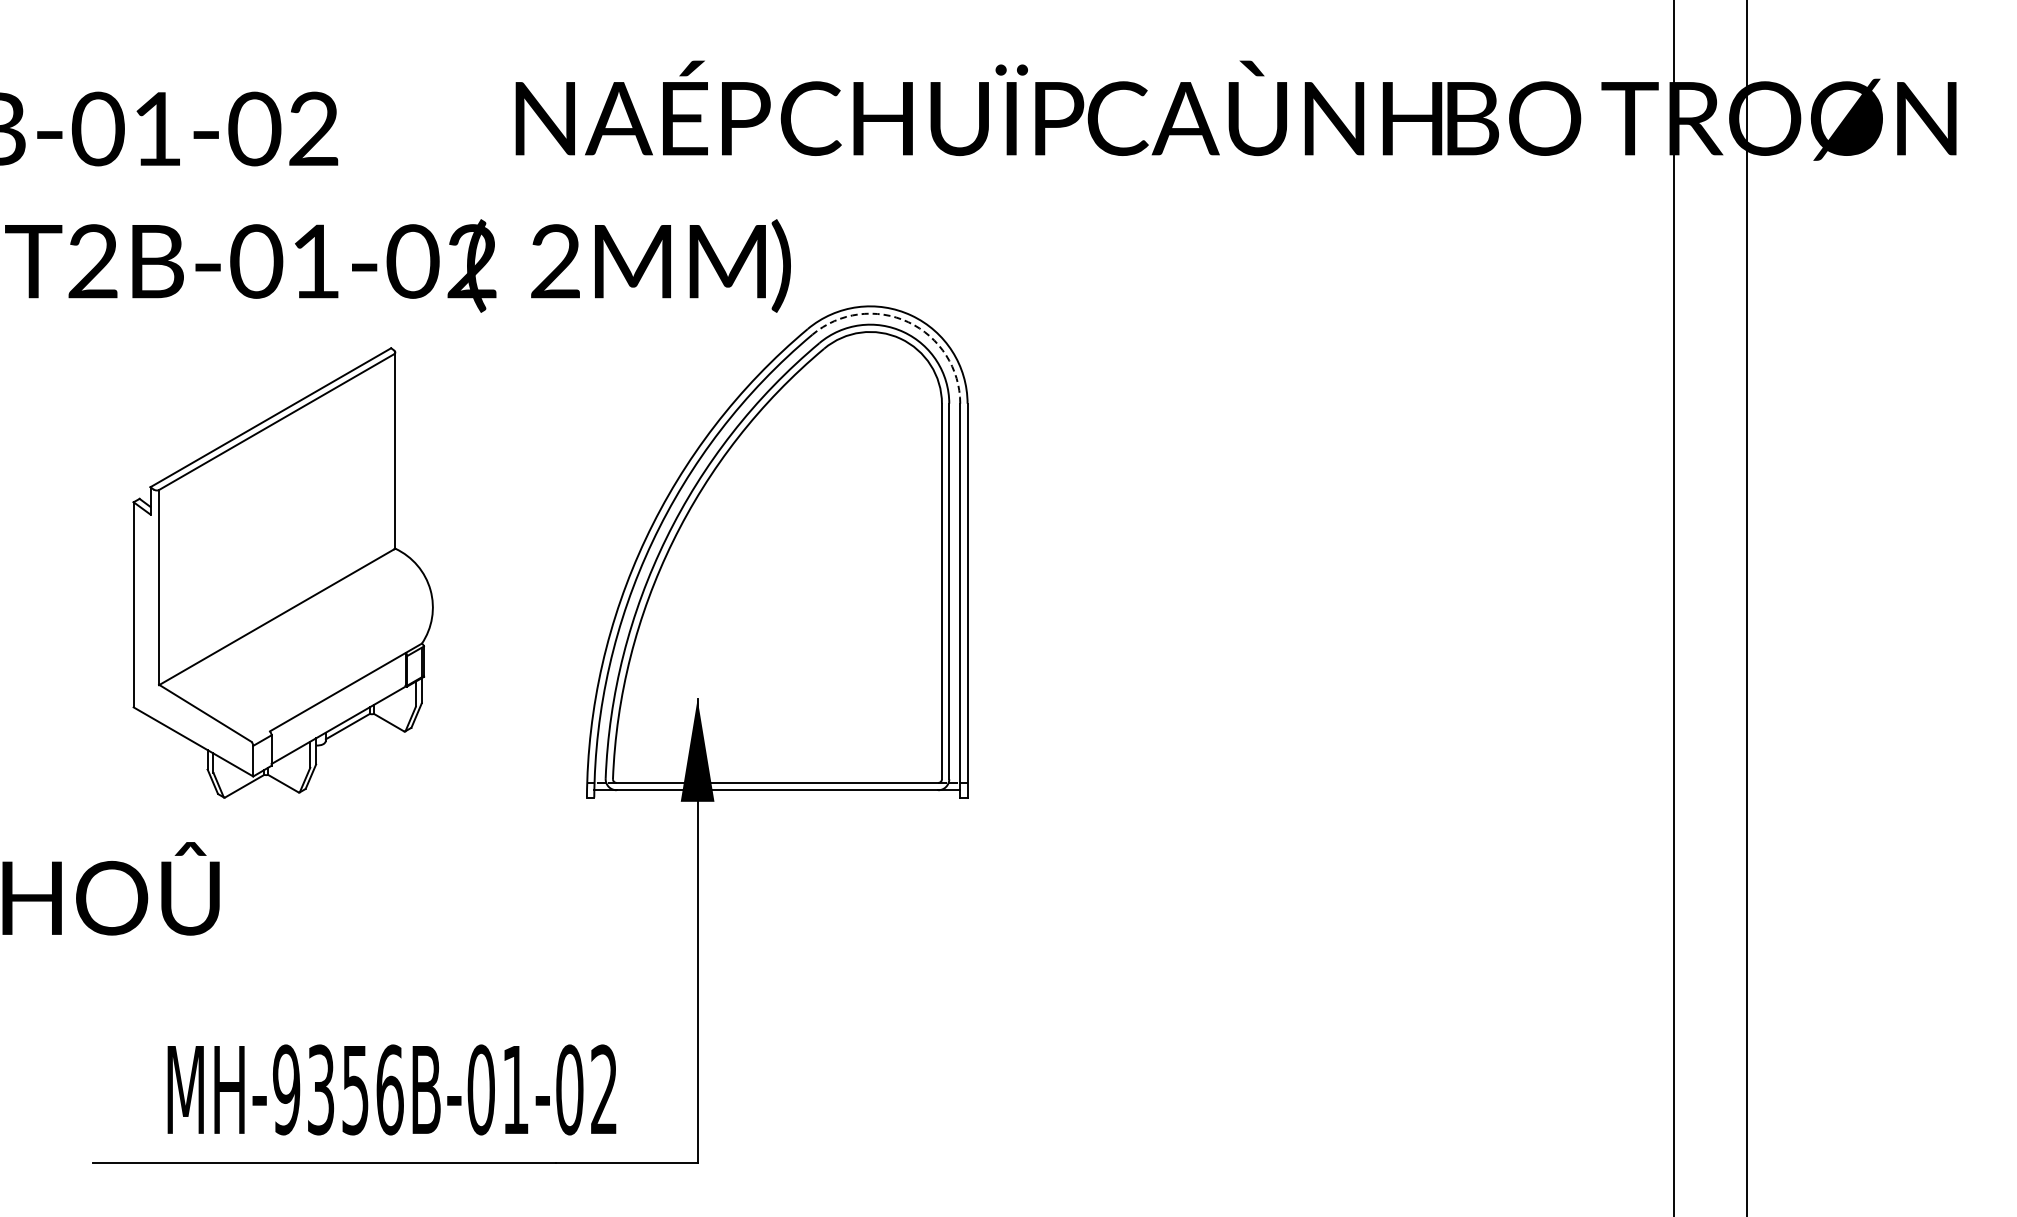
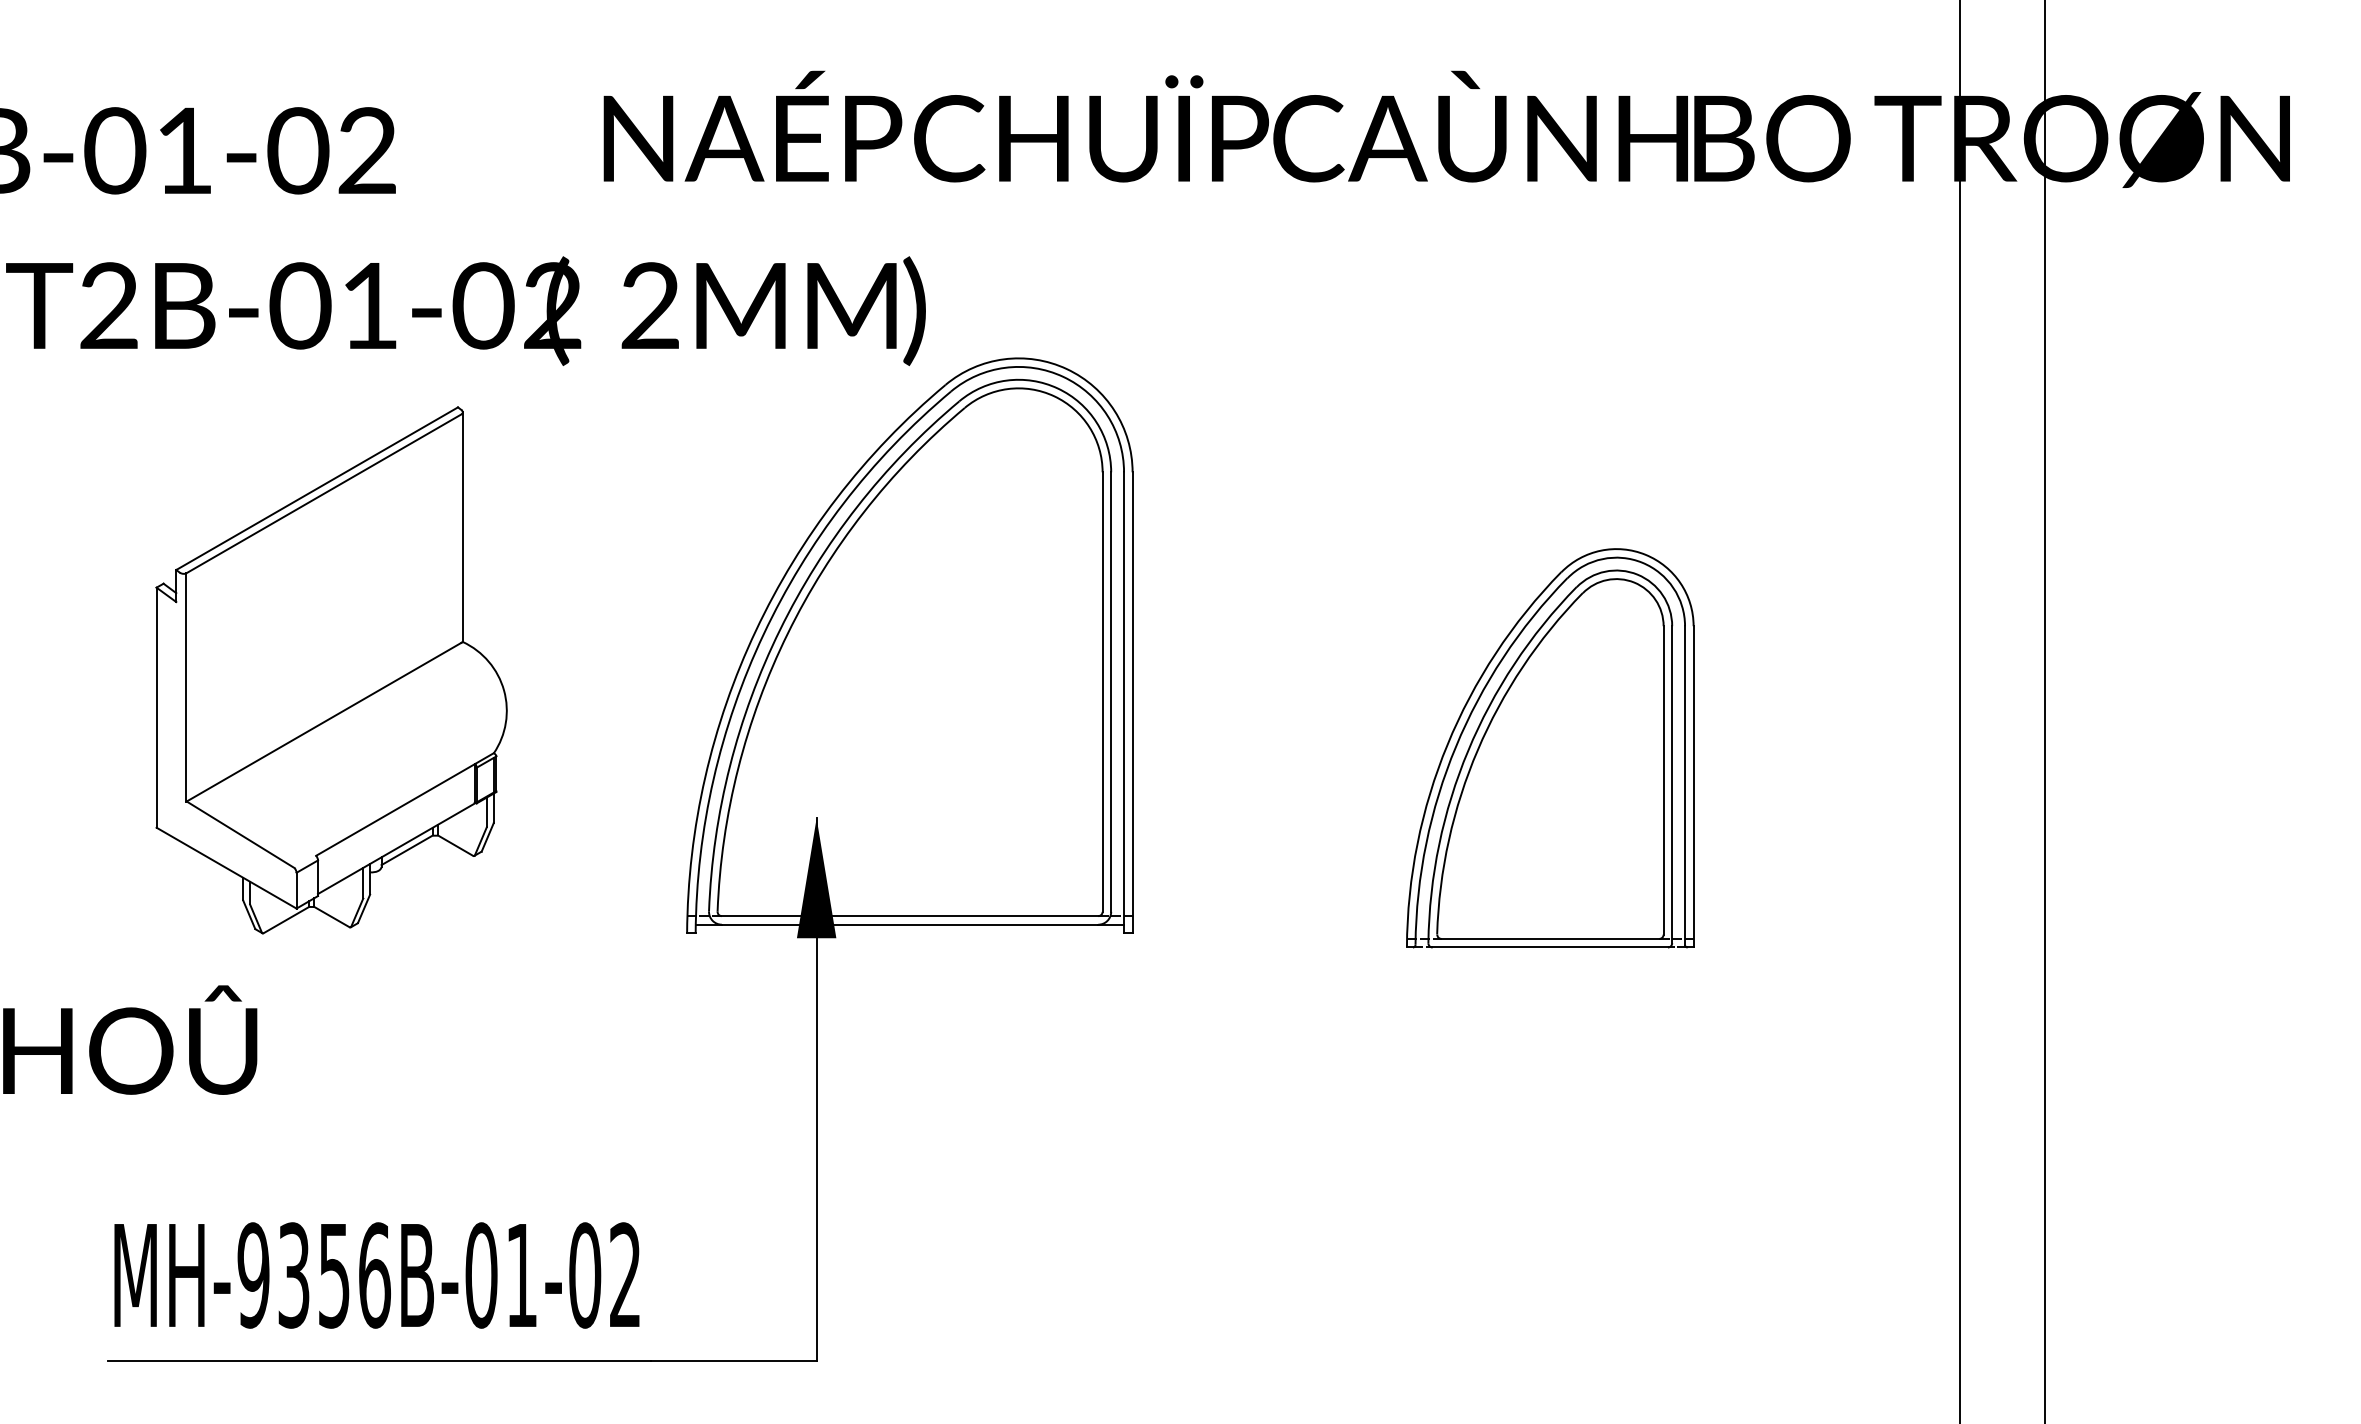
arc: (908, 322) -> (1063, 377), dashed -> solid
part: (1324, 639) -> (1550, 748), added
text: (391, 1089) -> (376, 1274), moved

